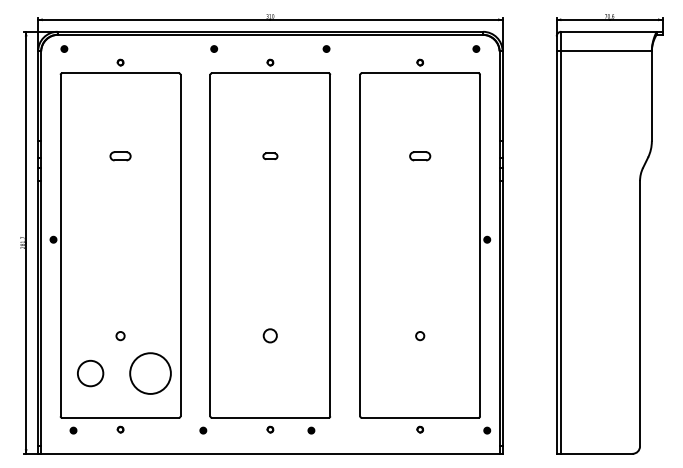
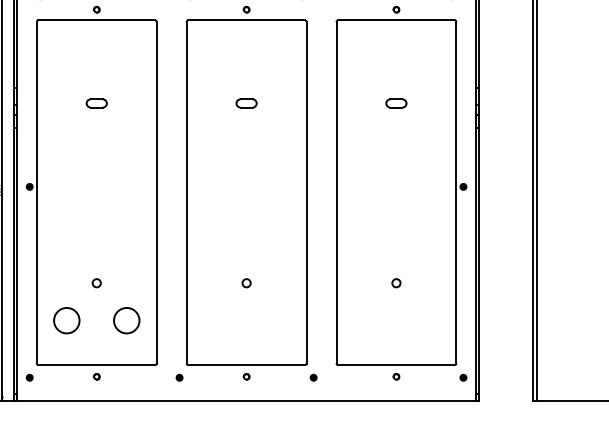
part: (270, 156) -> (246, 103), size x1.43
circle: (270, 336) -> (246, 283), size x0.62
circle: (150, 373) -> (126, 320), size x0.62
part: (73, 430) -> (29, 377), moved
part: (311, 430) -> (313, 377), moved

